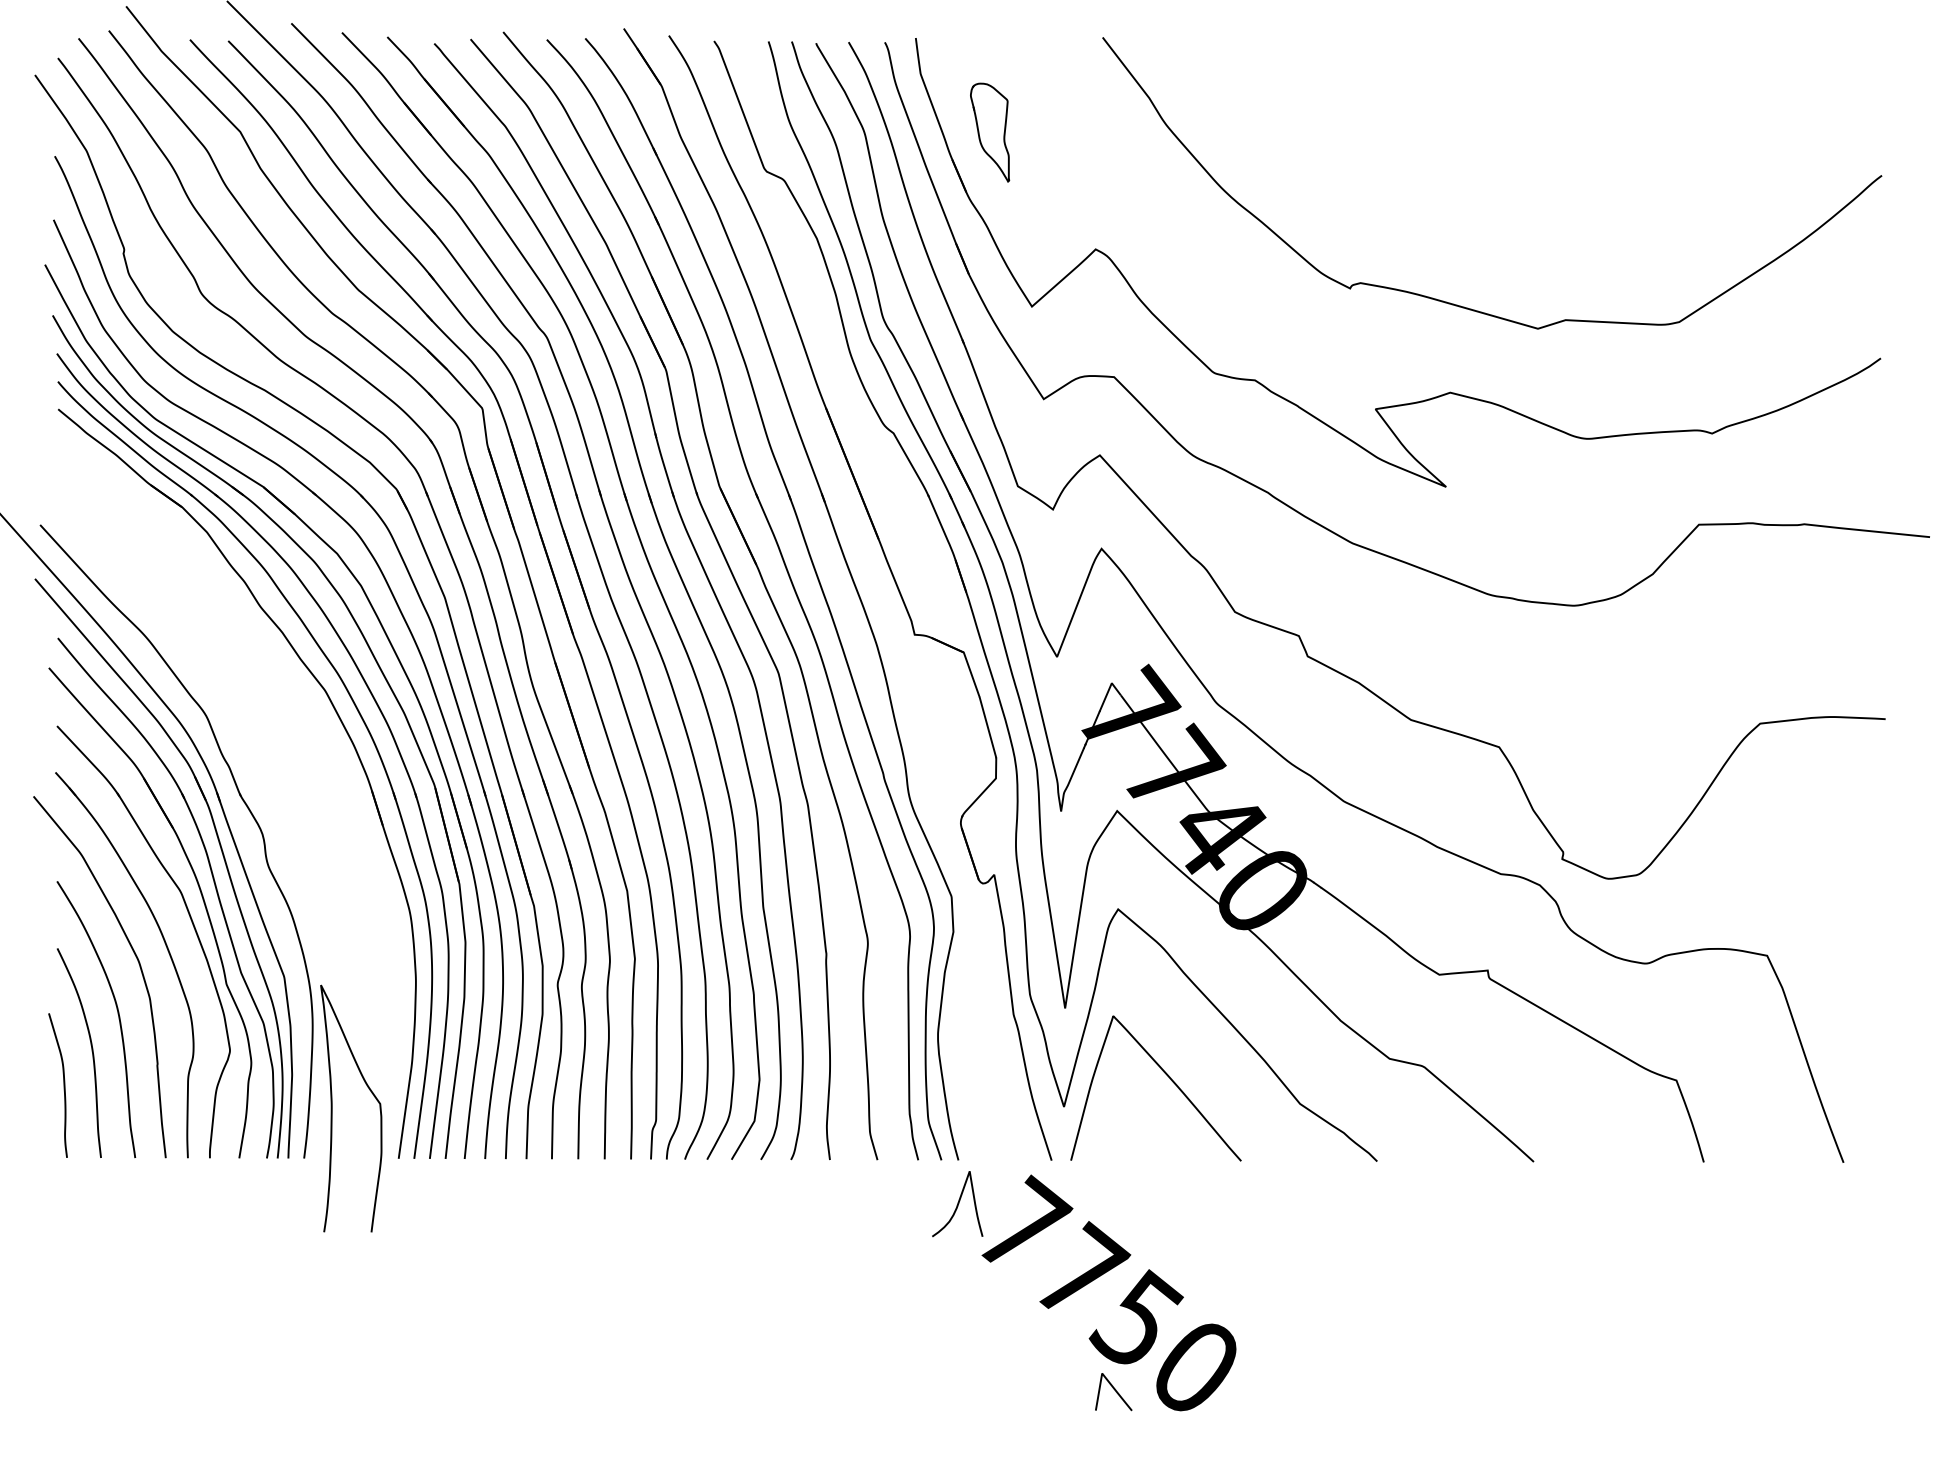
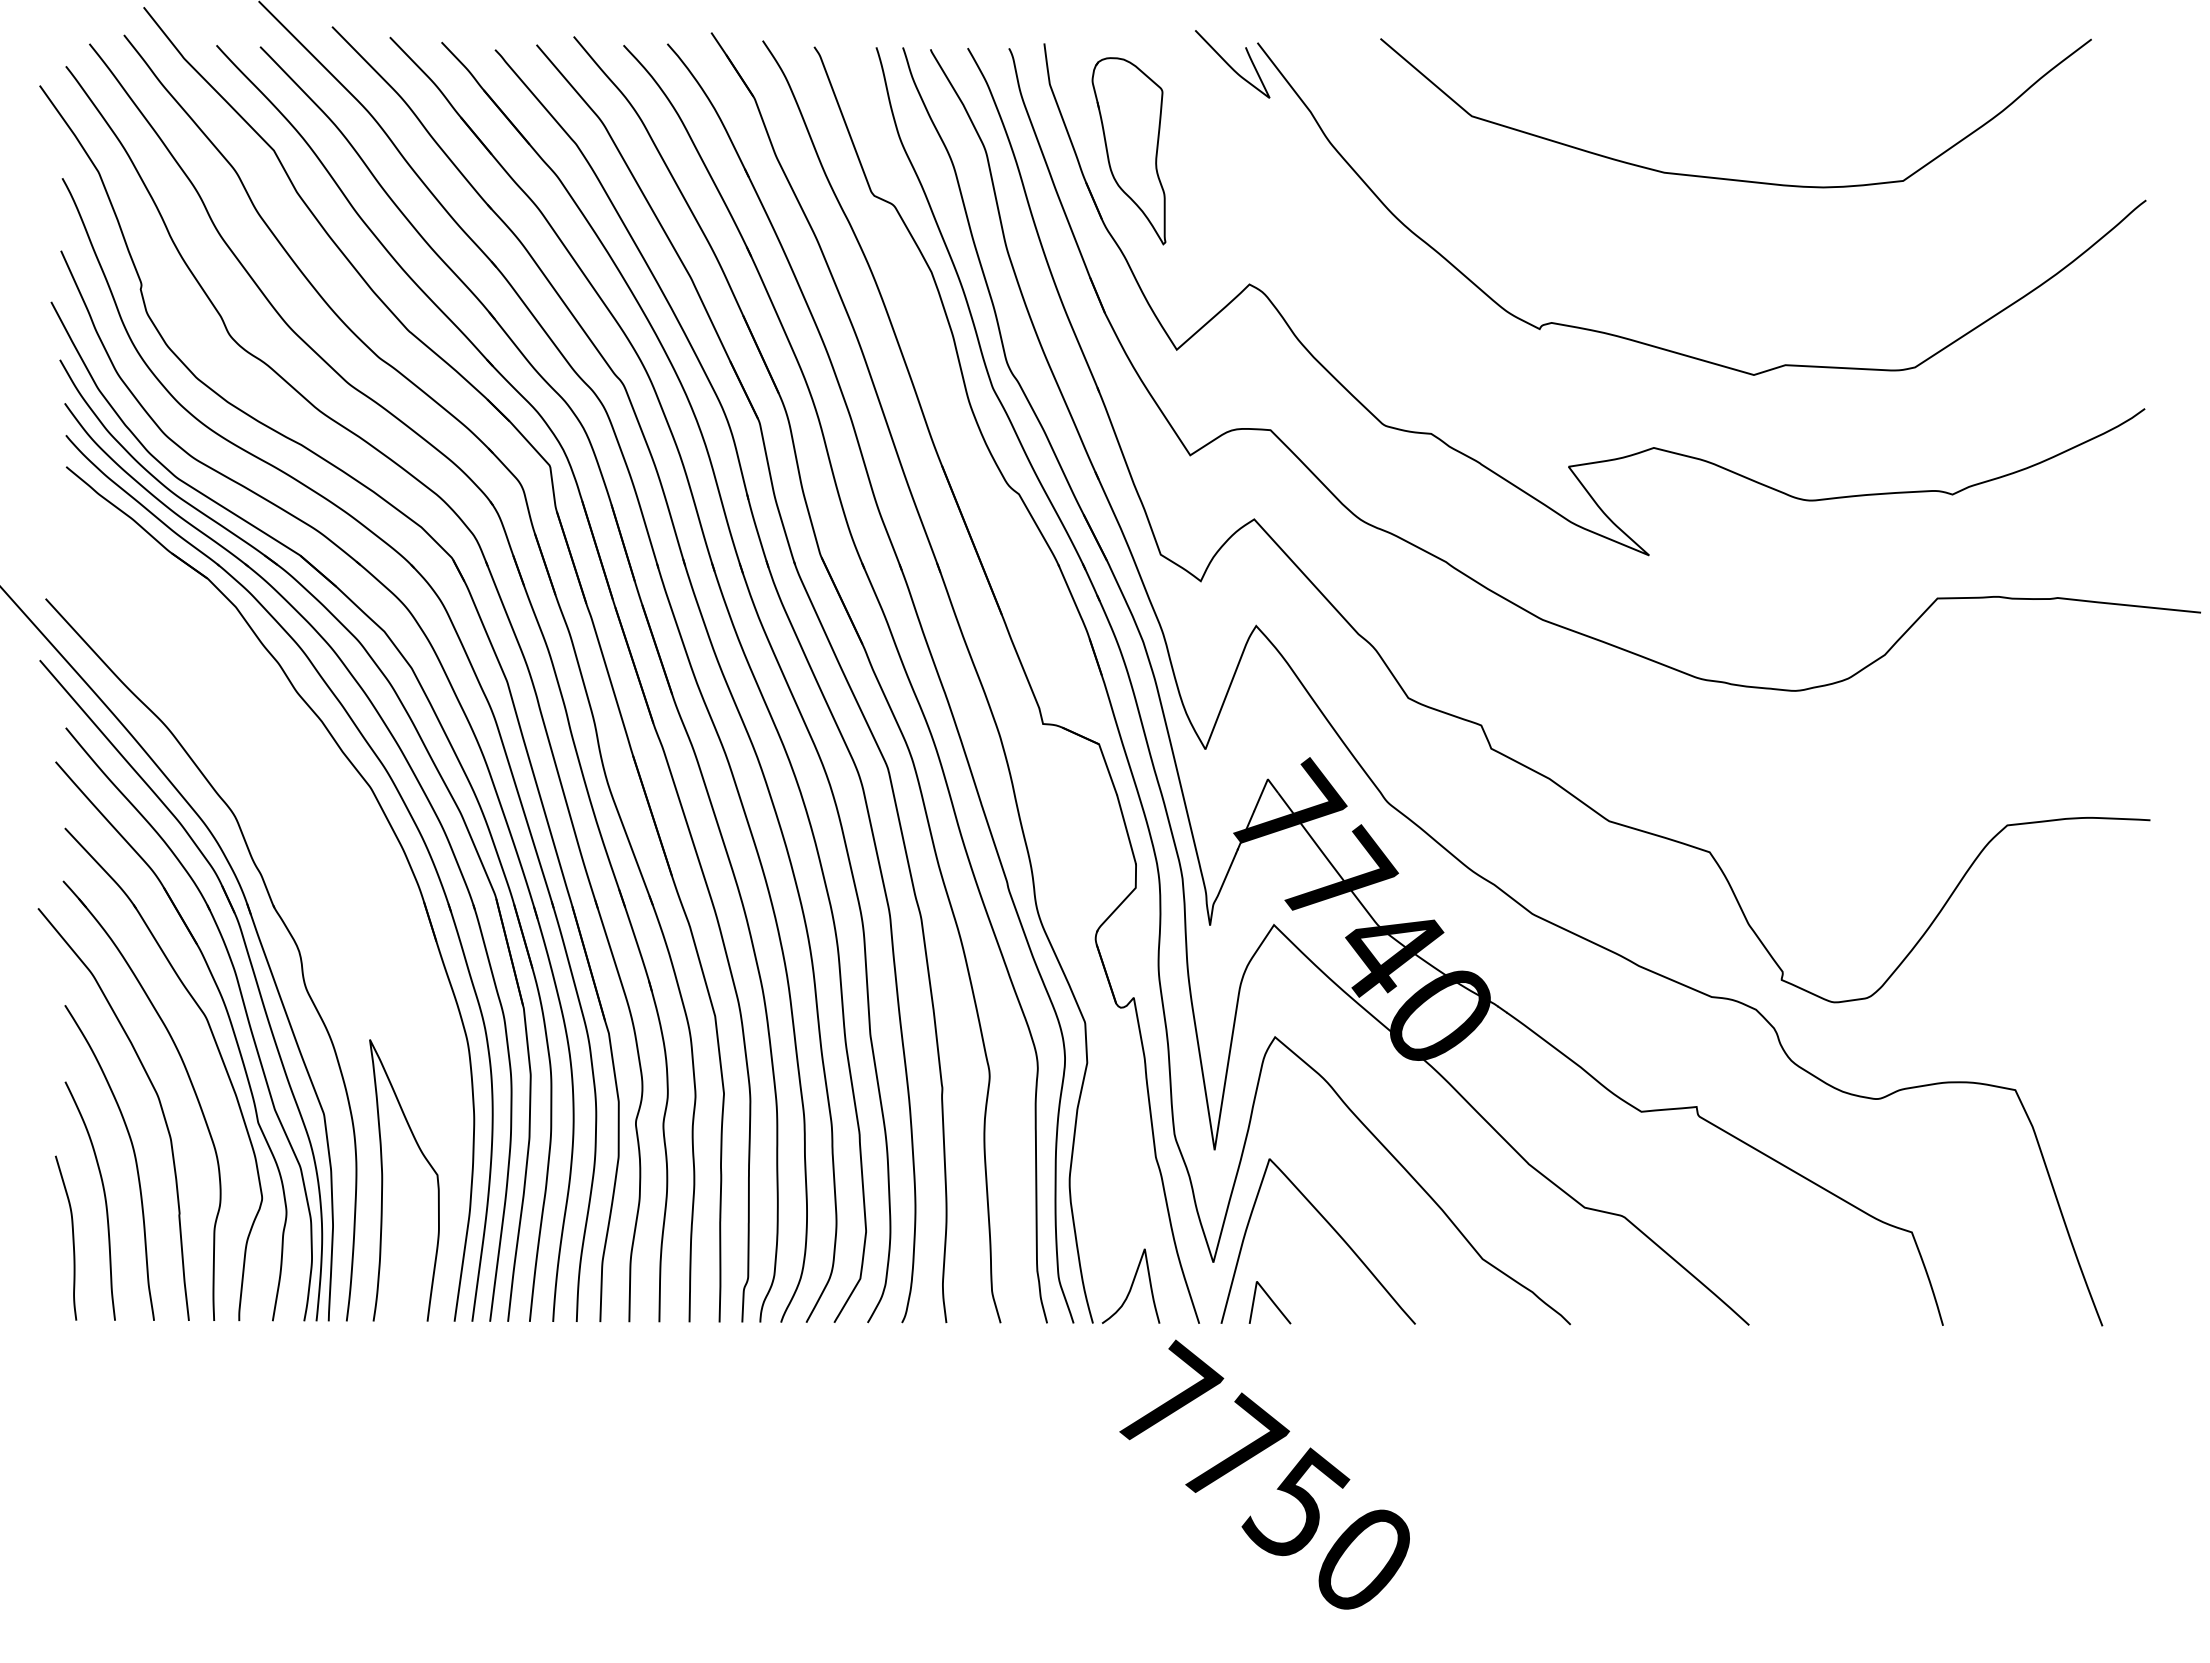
curve: (1079, 57) -> (1230, 65), added
part: (989, 132) -> (1128, 151), size x1.67
curve: (1518, 156) -> (1731, 178), added
curve: (332, 1108) -> (383, 1180), moved
curve: (958, 1203) -> (1131, 1285), moved
line: (1114, 1390) -> (1270, 1300), moved

